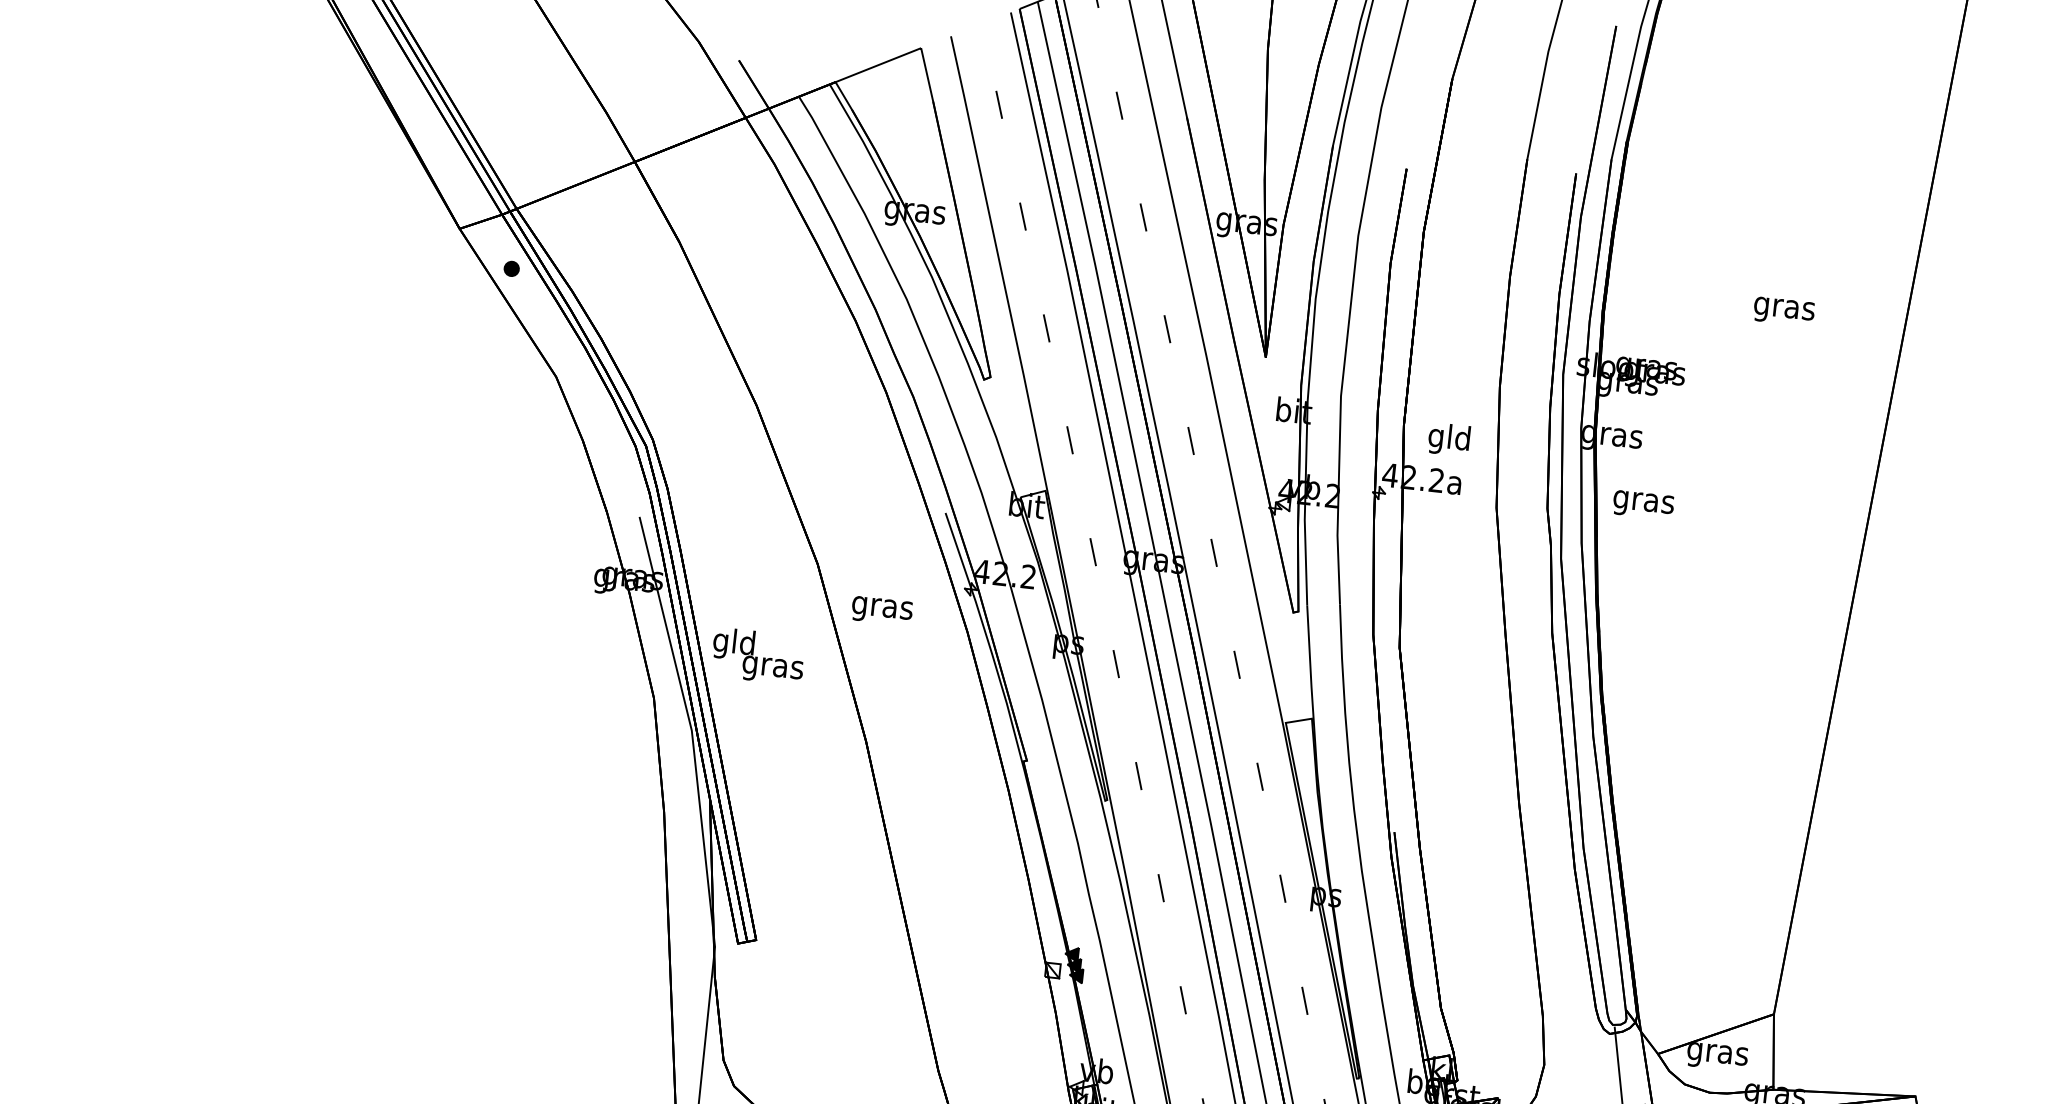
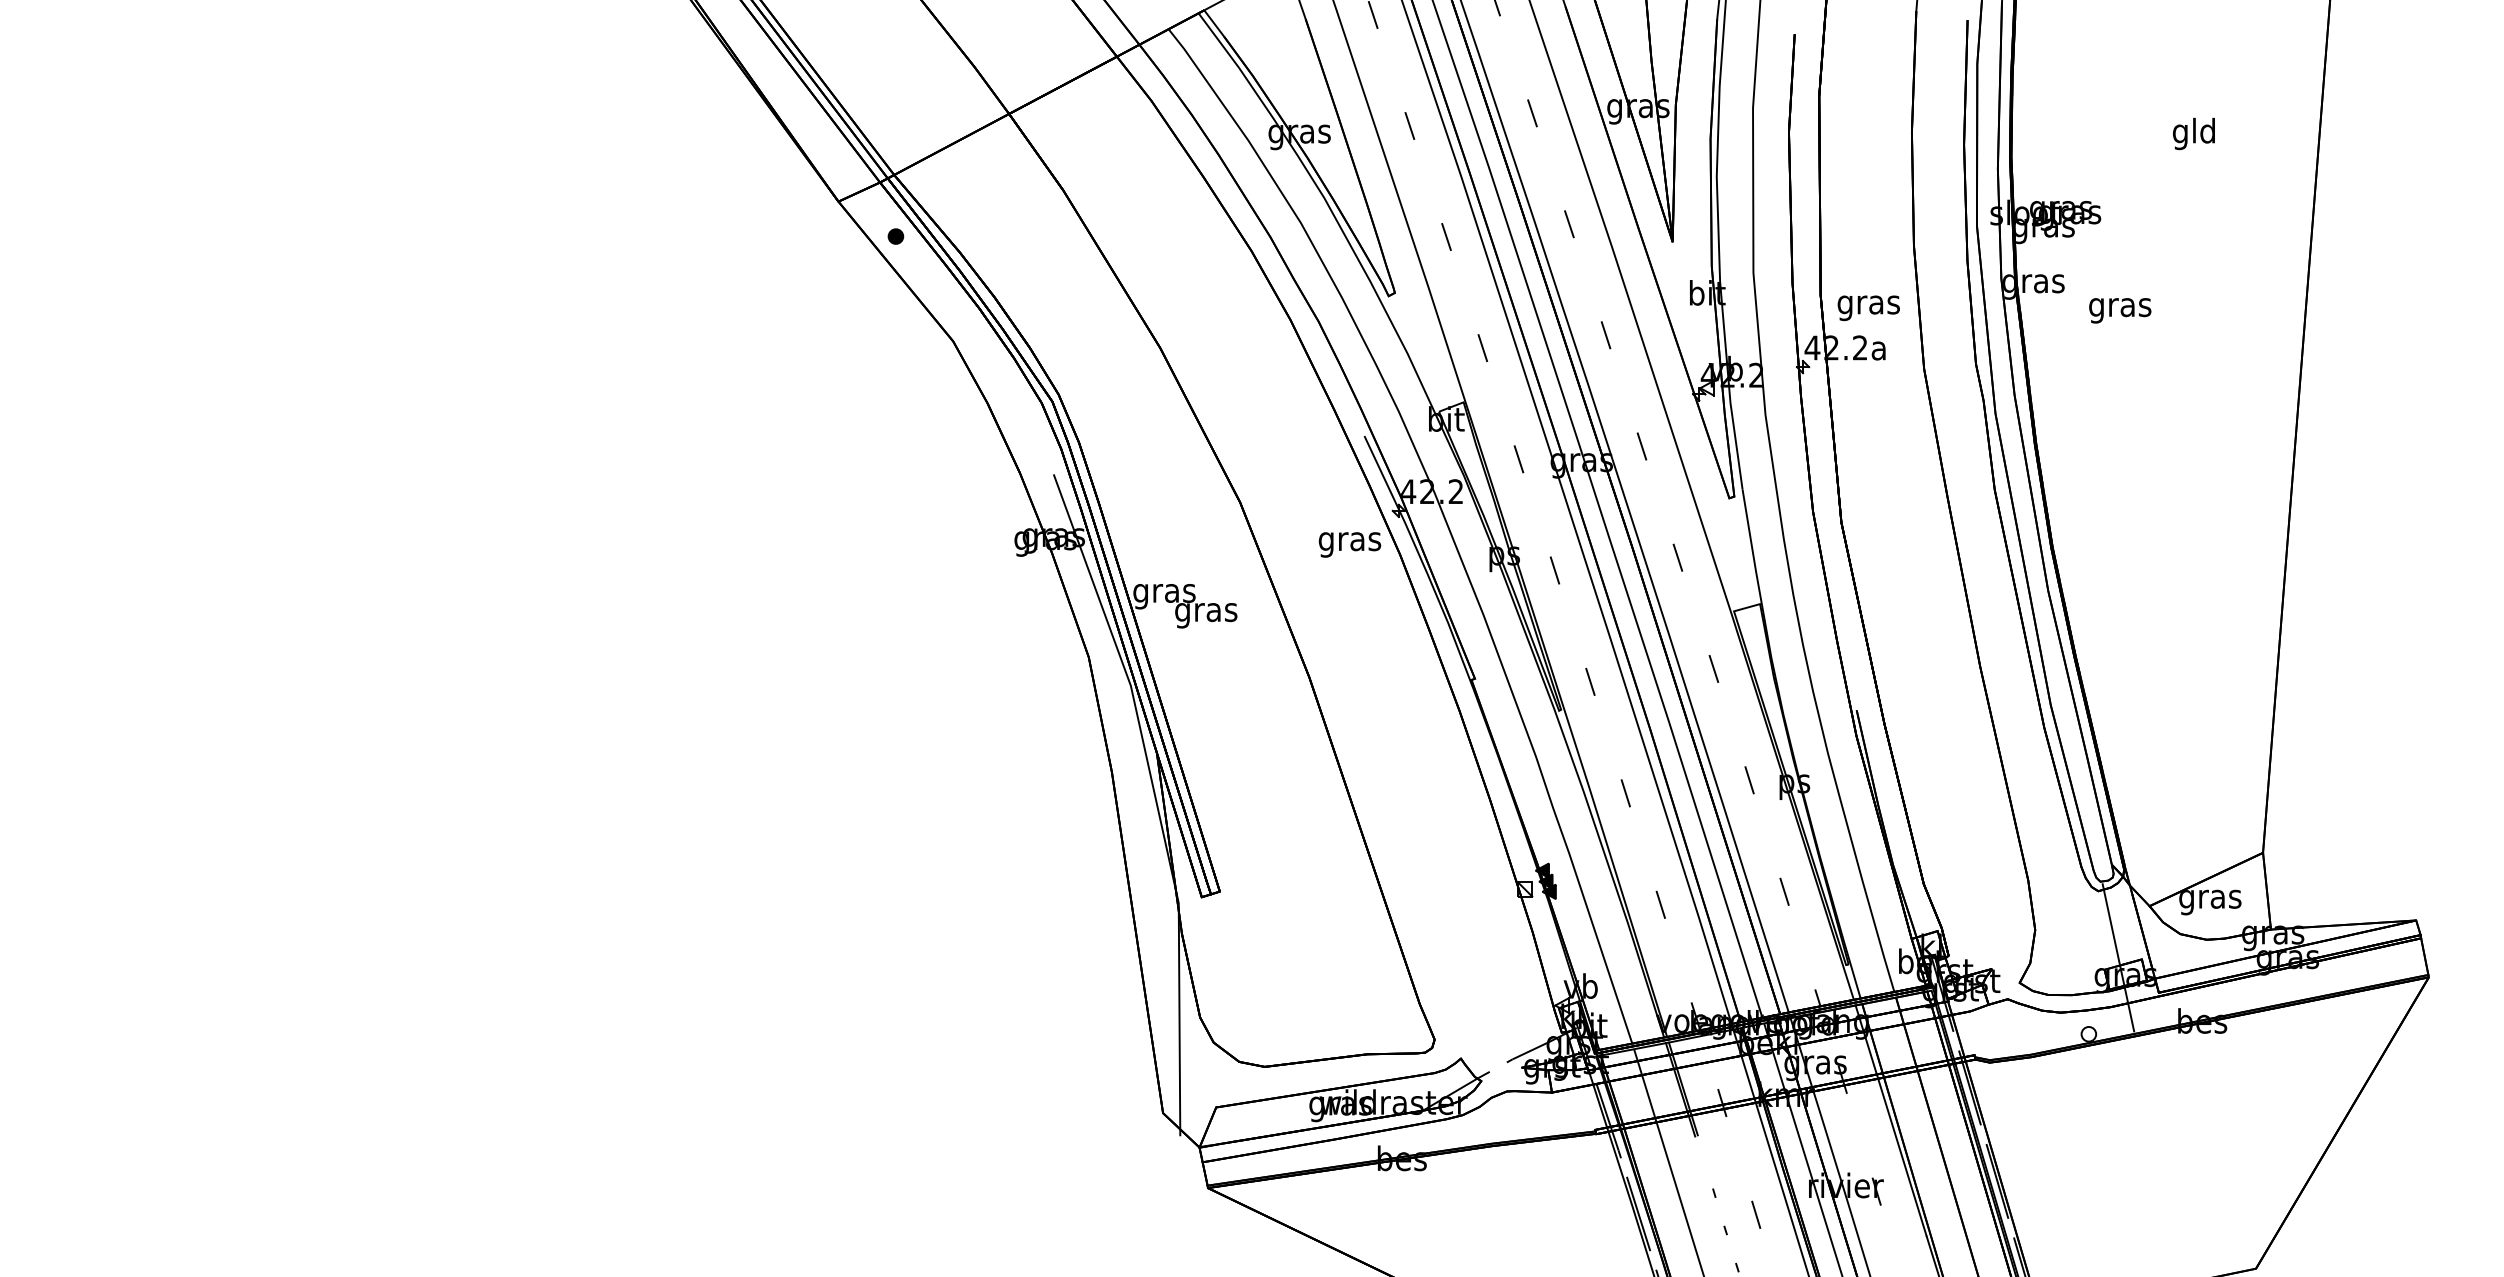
text: (1784, 308) -> (2194, 133), gras -> gld
text: (1449, 439) -> (1868, 304), gld -> gras
text: (1643, 504) -> (2120, 310), moved
text: (881, 610) -> (1349, 544), moved
text: (734, 644) -> (1164, 593), gld -> gras

